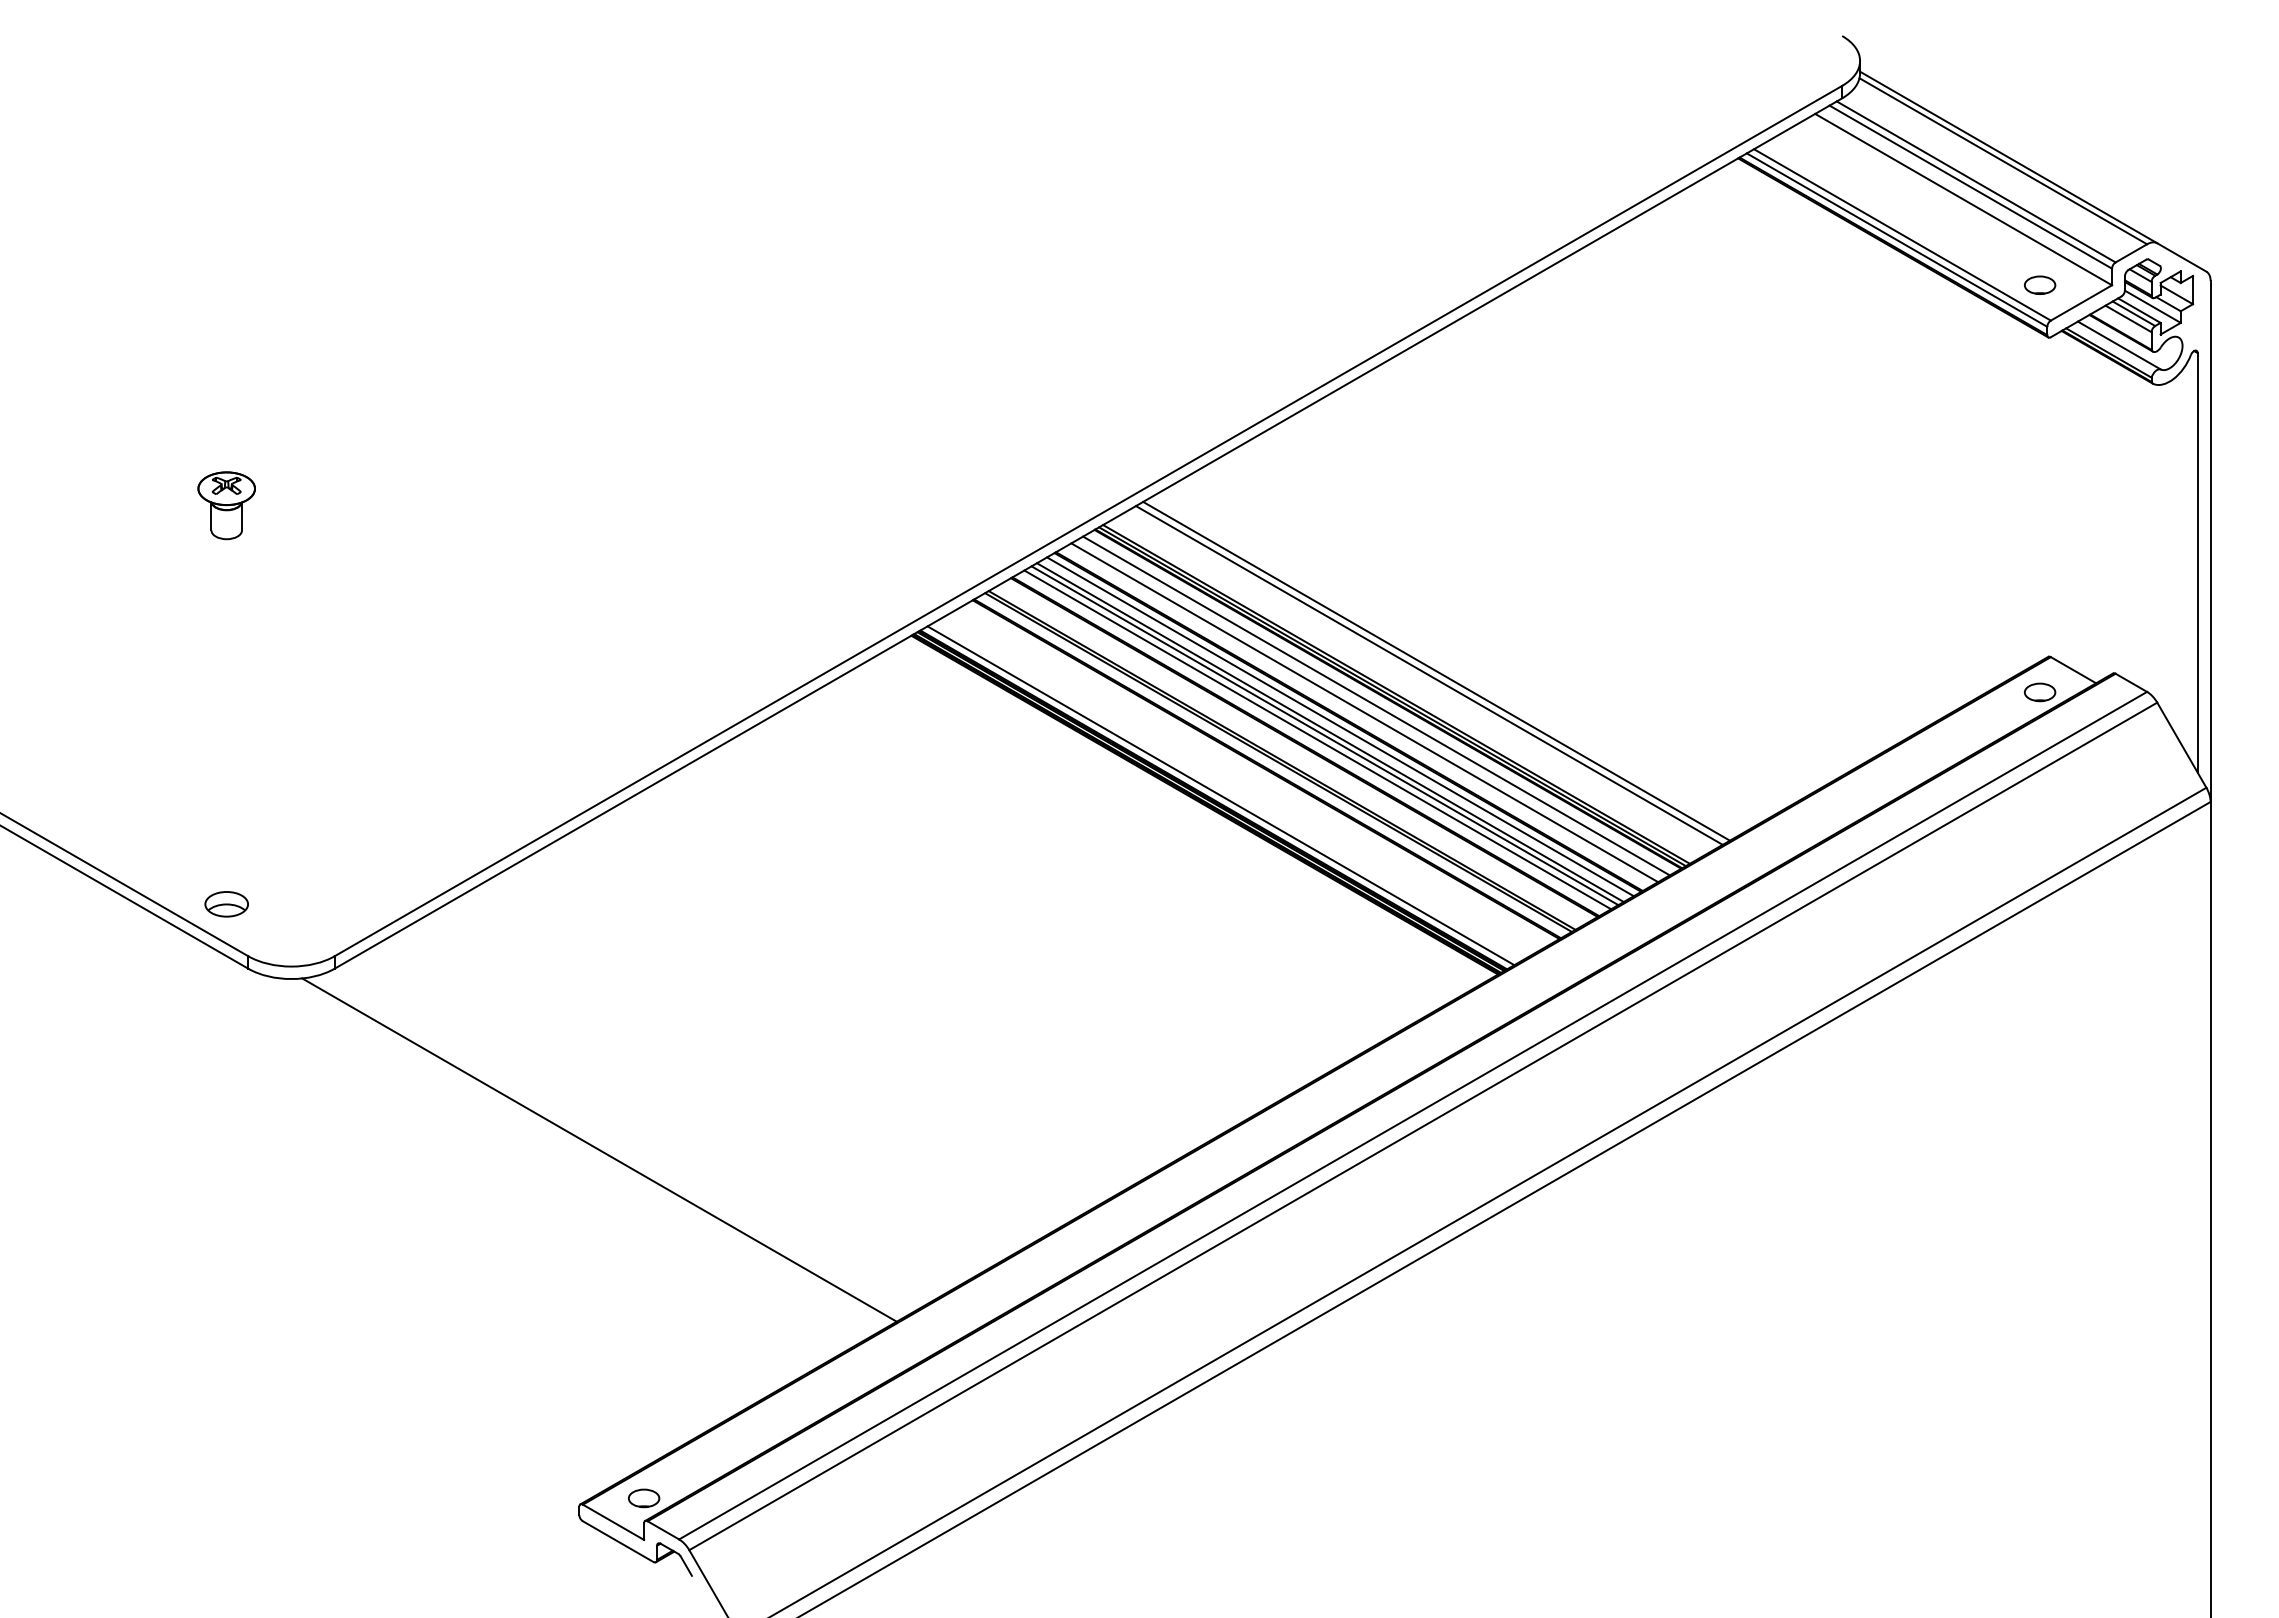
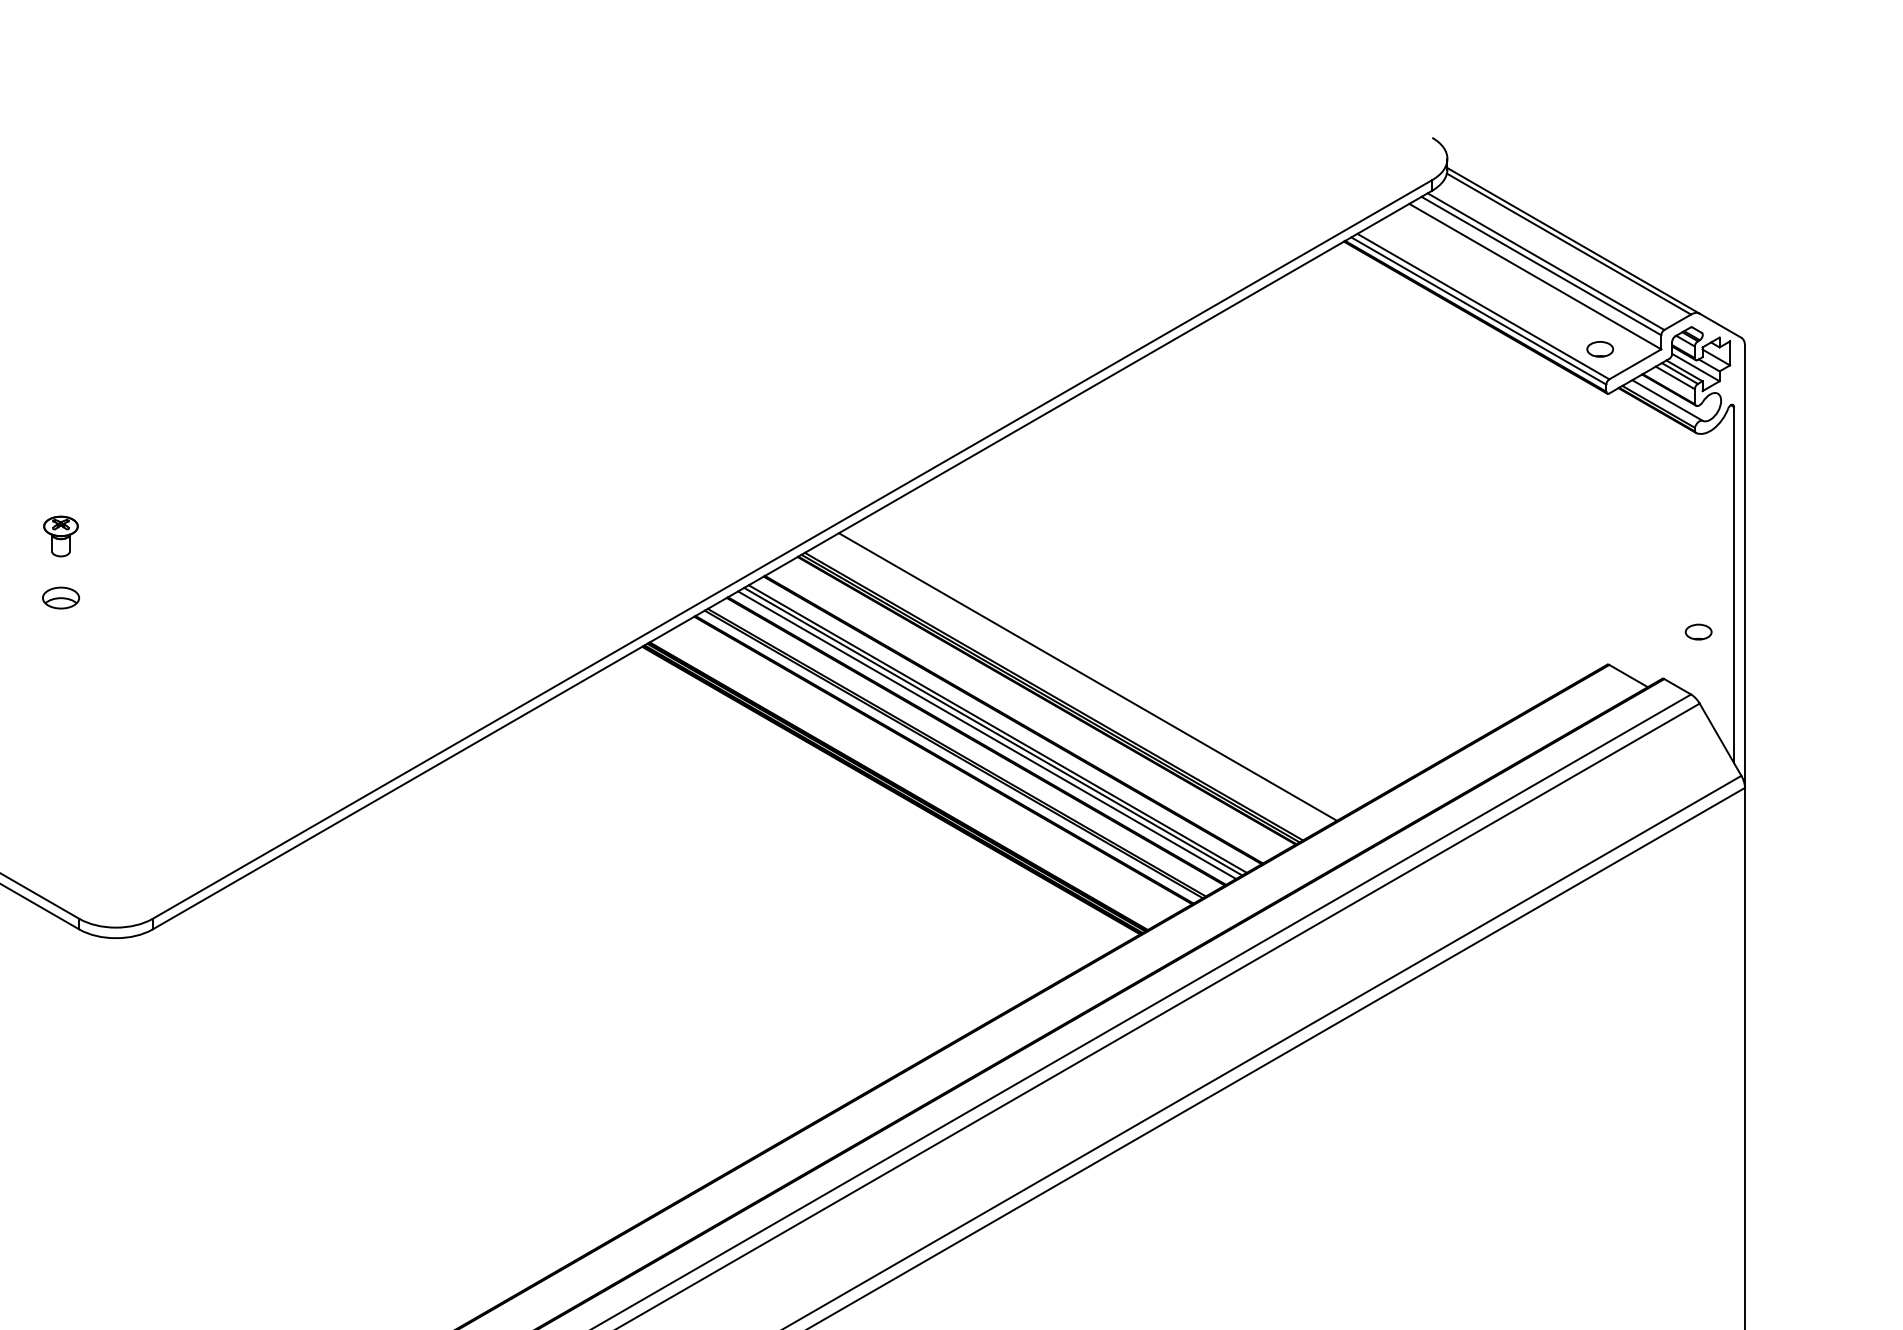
part: (226, 505) -> (60, 536), size x0.7
line: (1428, 675) -> (1081, 680), removed
part: (2040, 692) -> (1699, 632), moved
line: (1376, 705) -> (1036, 706), removed
line: (1364, 712) -> (1026, 711), removed
line: (1340, 726) -> (1006, 723), removed
line: (1220, 795) -> (904, 782), removed
part: (226, 904) -> (60, 598), moved
line: (599, 1149) -> (377, 1082), removed

